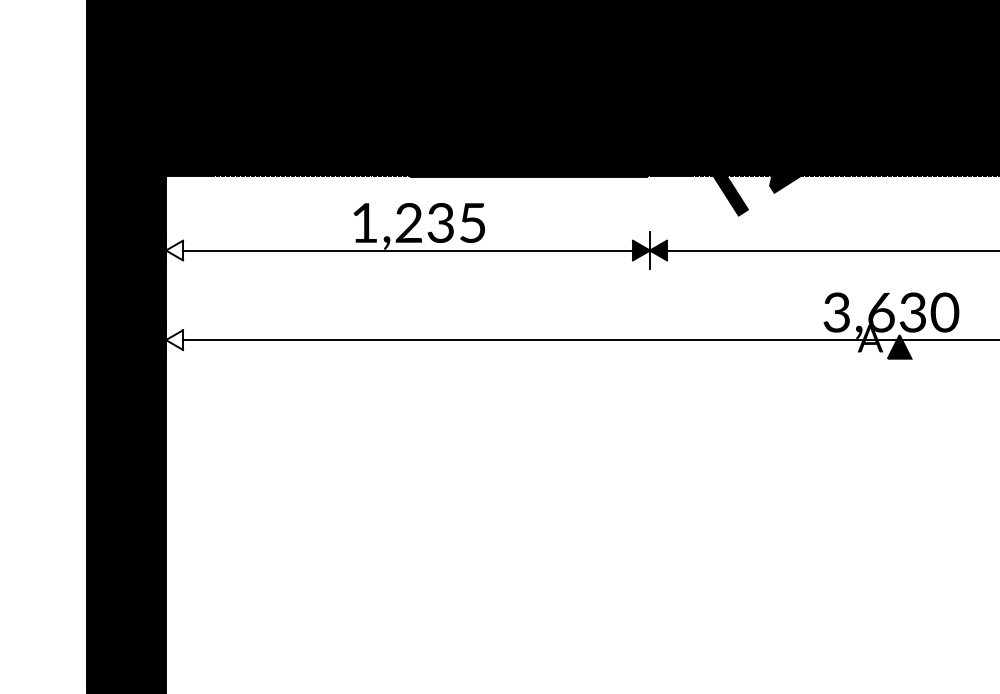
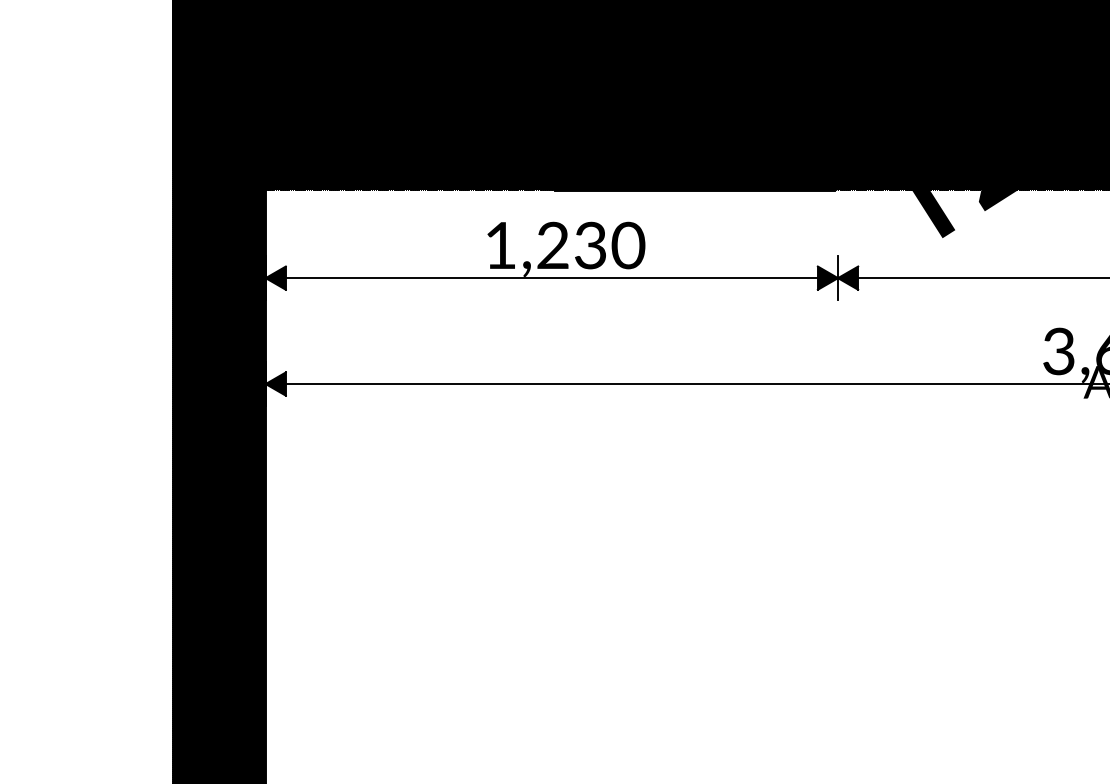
text: (472, 222) -> (628, 244), 1,235 -> 1,230
fill: (174, 250) -> (275, 278), added
fill: (174, 339) -> (275, 383), added

